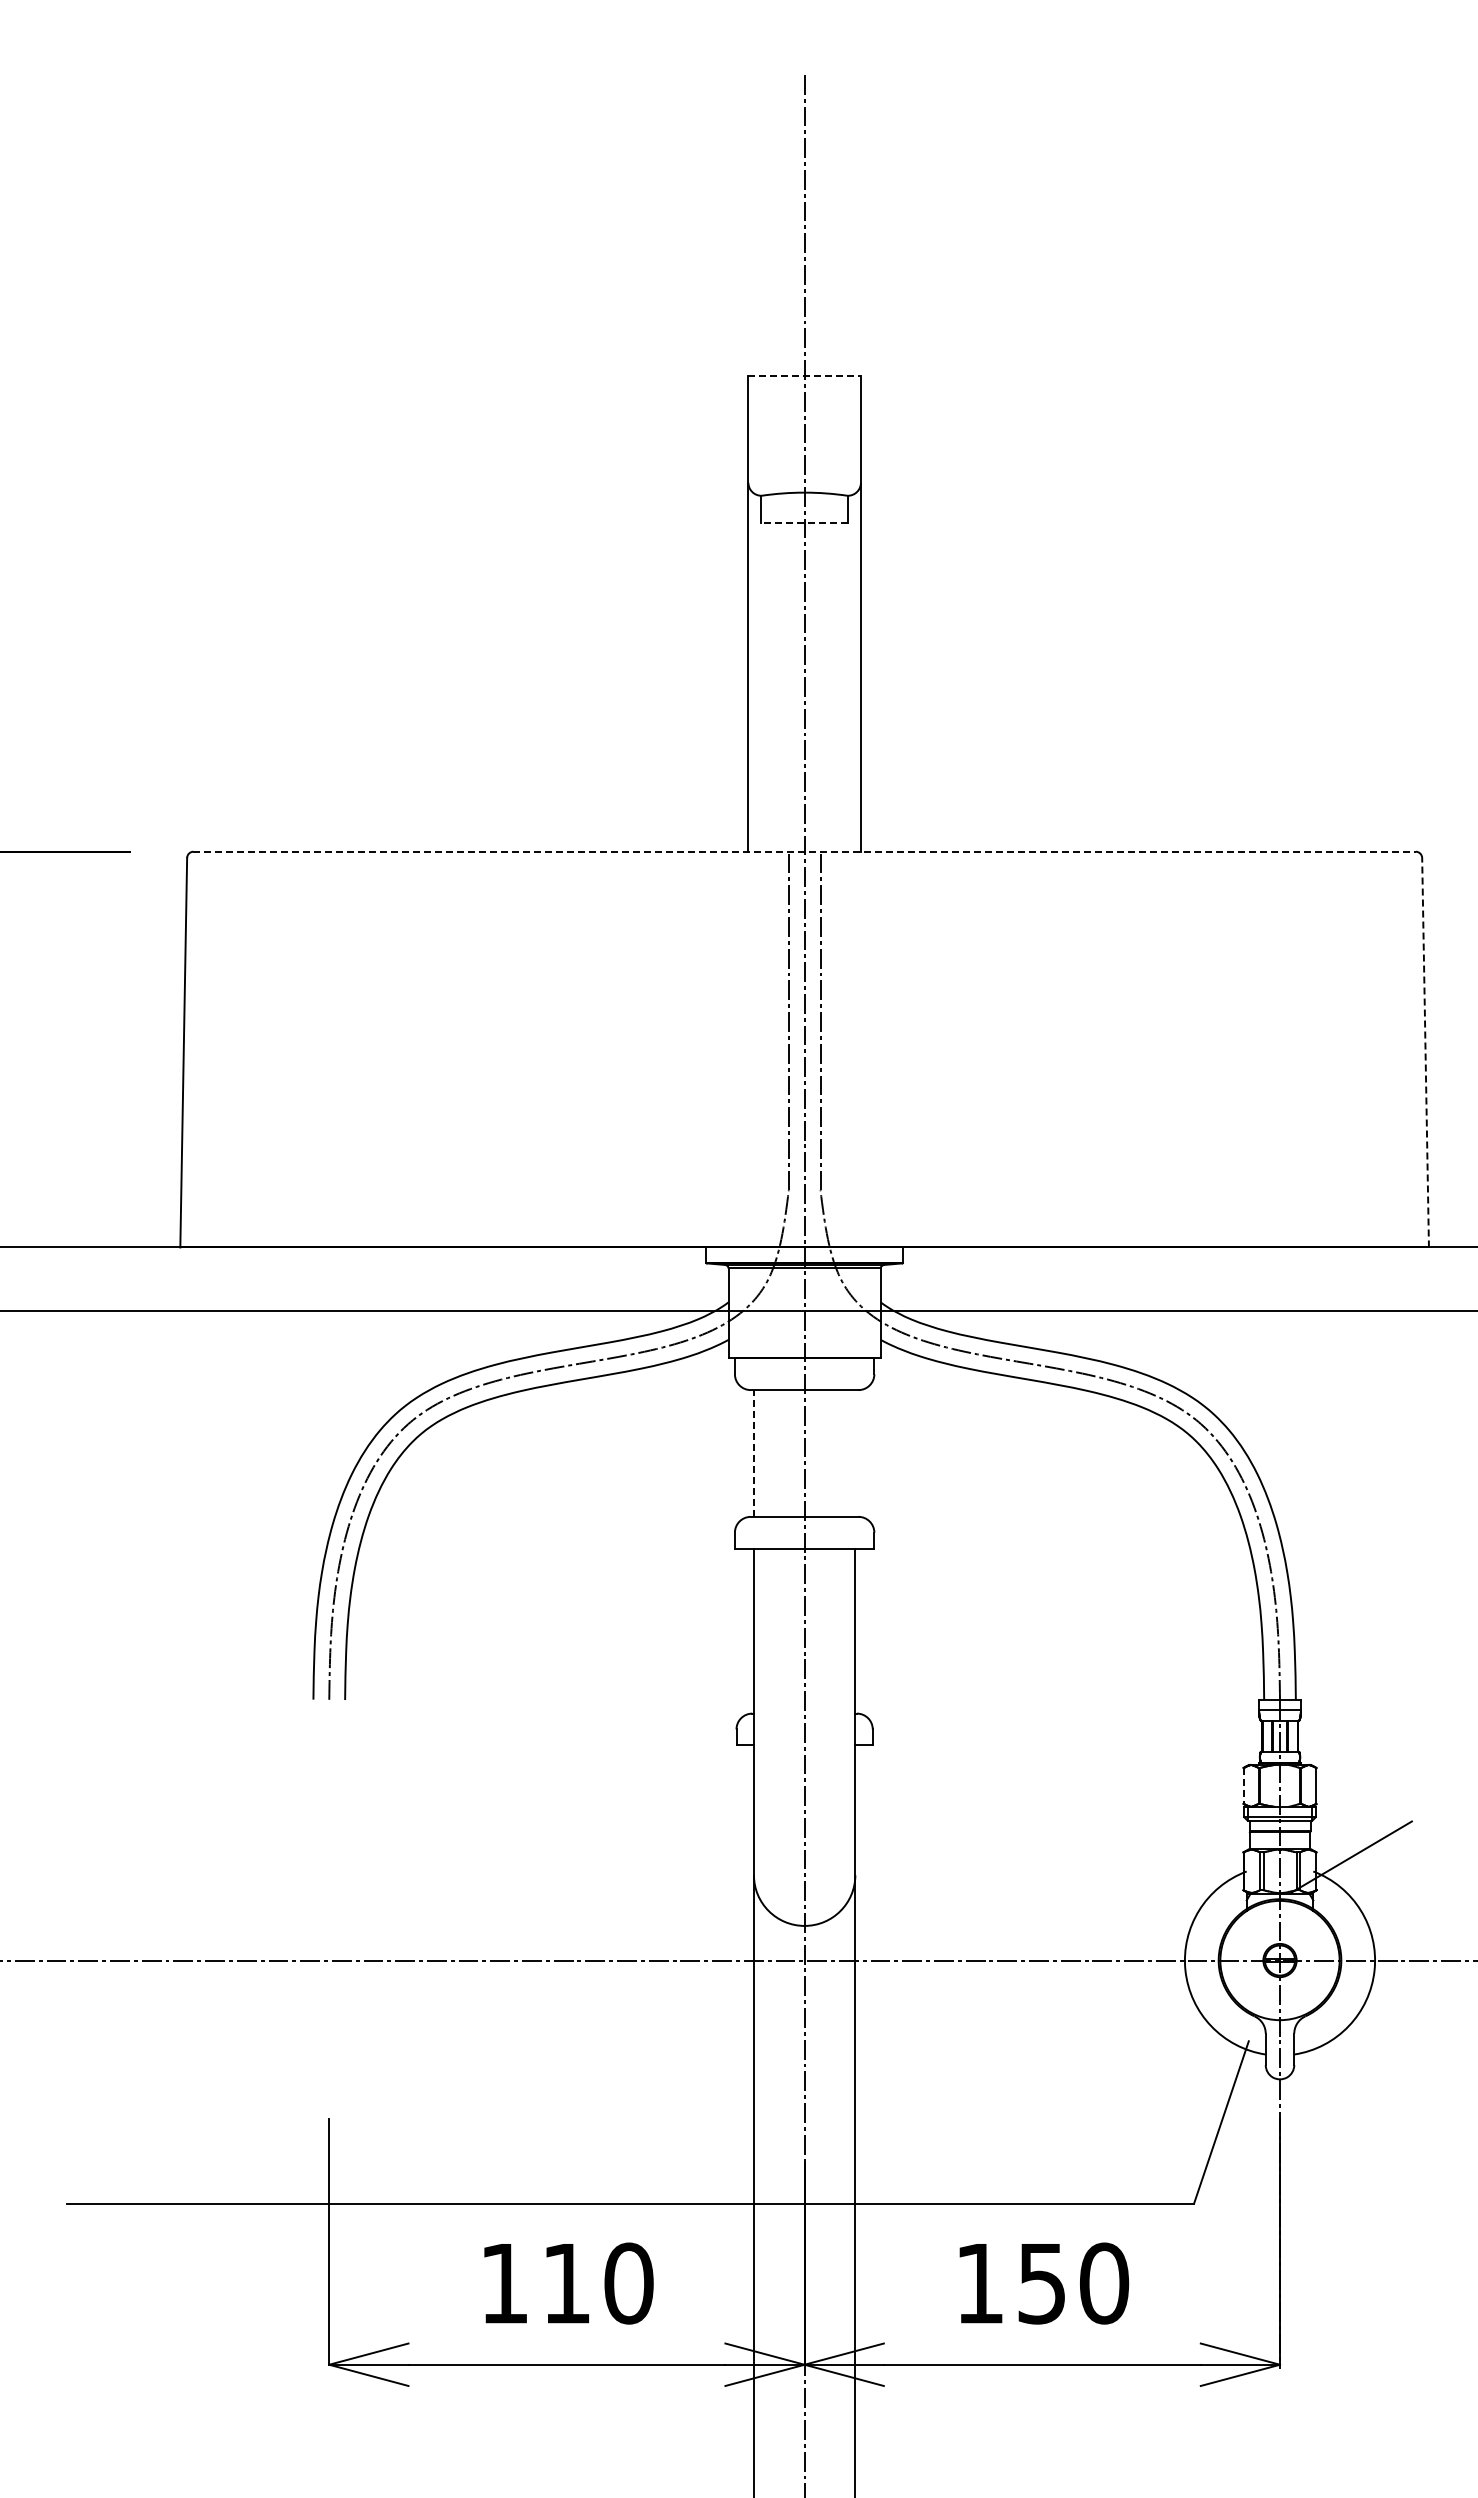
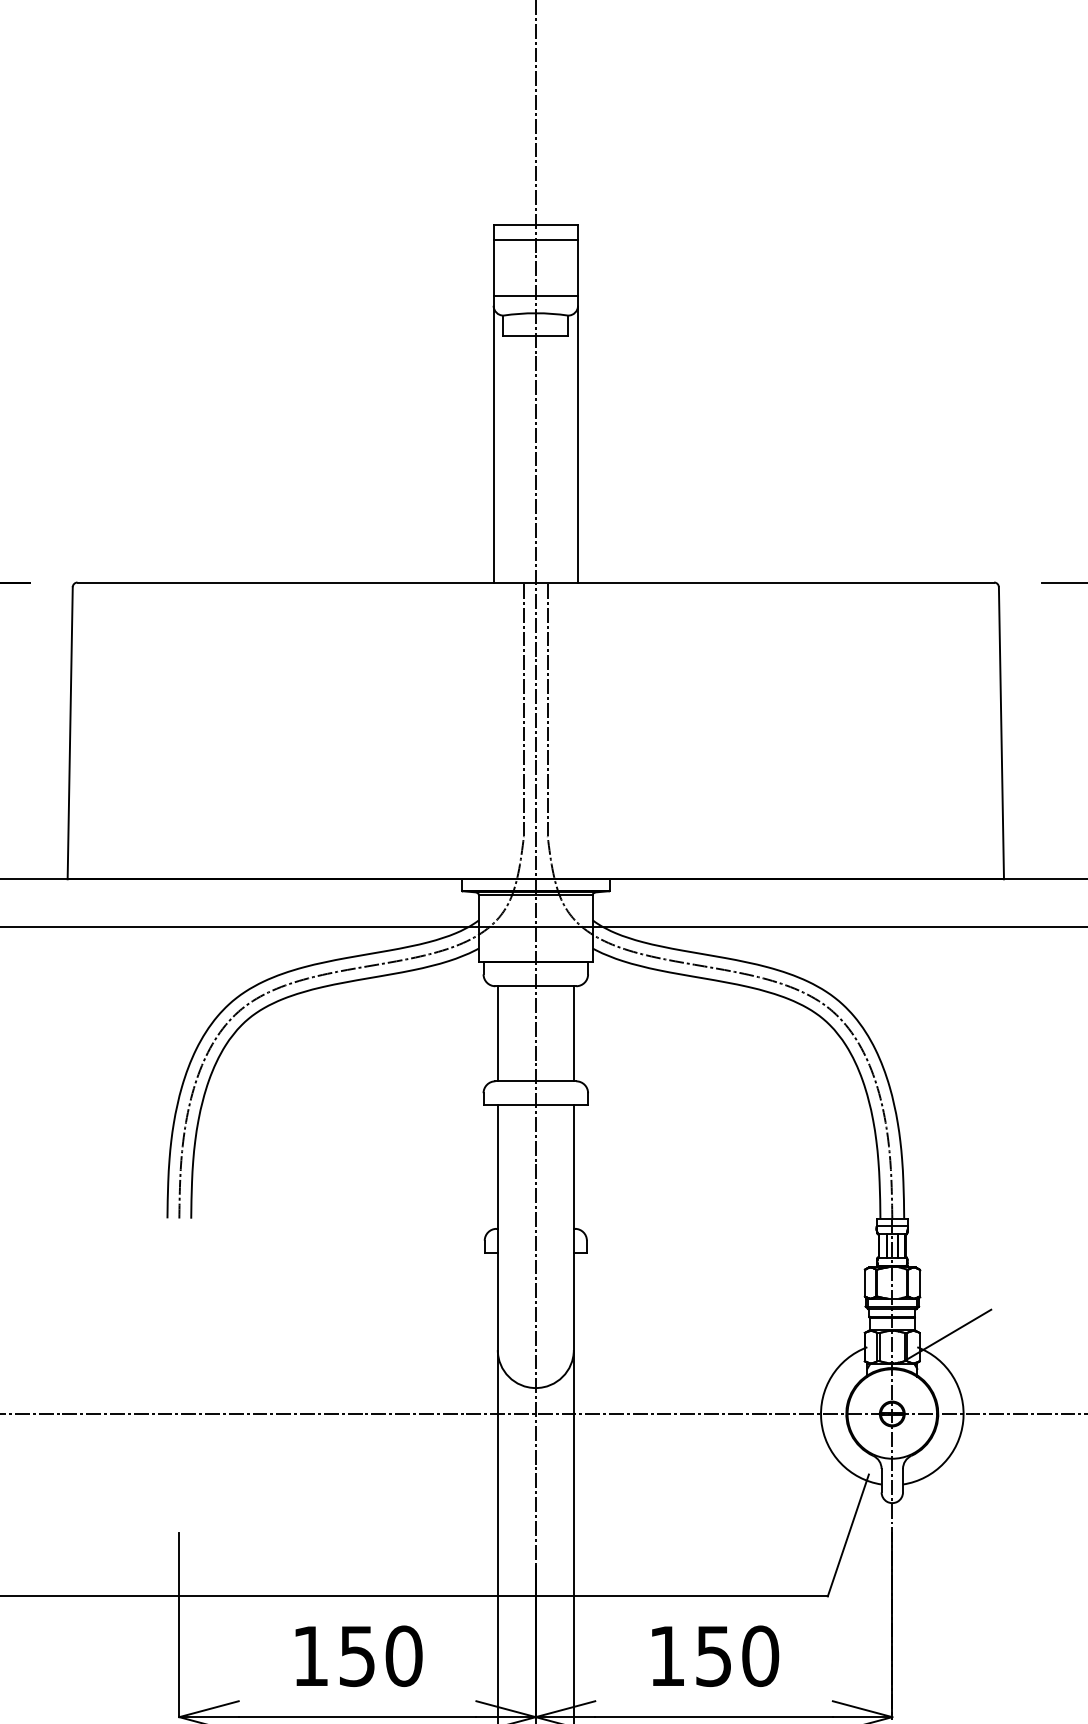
line: (805, 375) -> (536, 225), dashed -> solid
line: (804, 394) -> (535, 239), added
line: (804, 469) -> (535, 295), added
line: (804, 523) -> (535, 336), dashed -> solid
line: (805, 851) -> (536, 582), dashed -> solid
line: (1425, 1052) -> (1001, 733), dashed -> solid
line: (753, 1452) -> (497, 1033), dashed -> solid
line: (855, 1453) -> (573, 1033), added
line: (1243, 1785) -> (864, 1282), dashed -> solid
text: (566, 2284) -> (357, 1656), 110 -> 150

